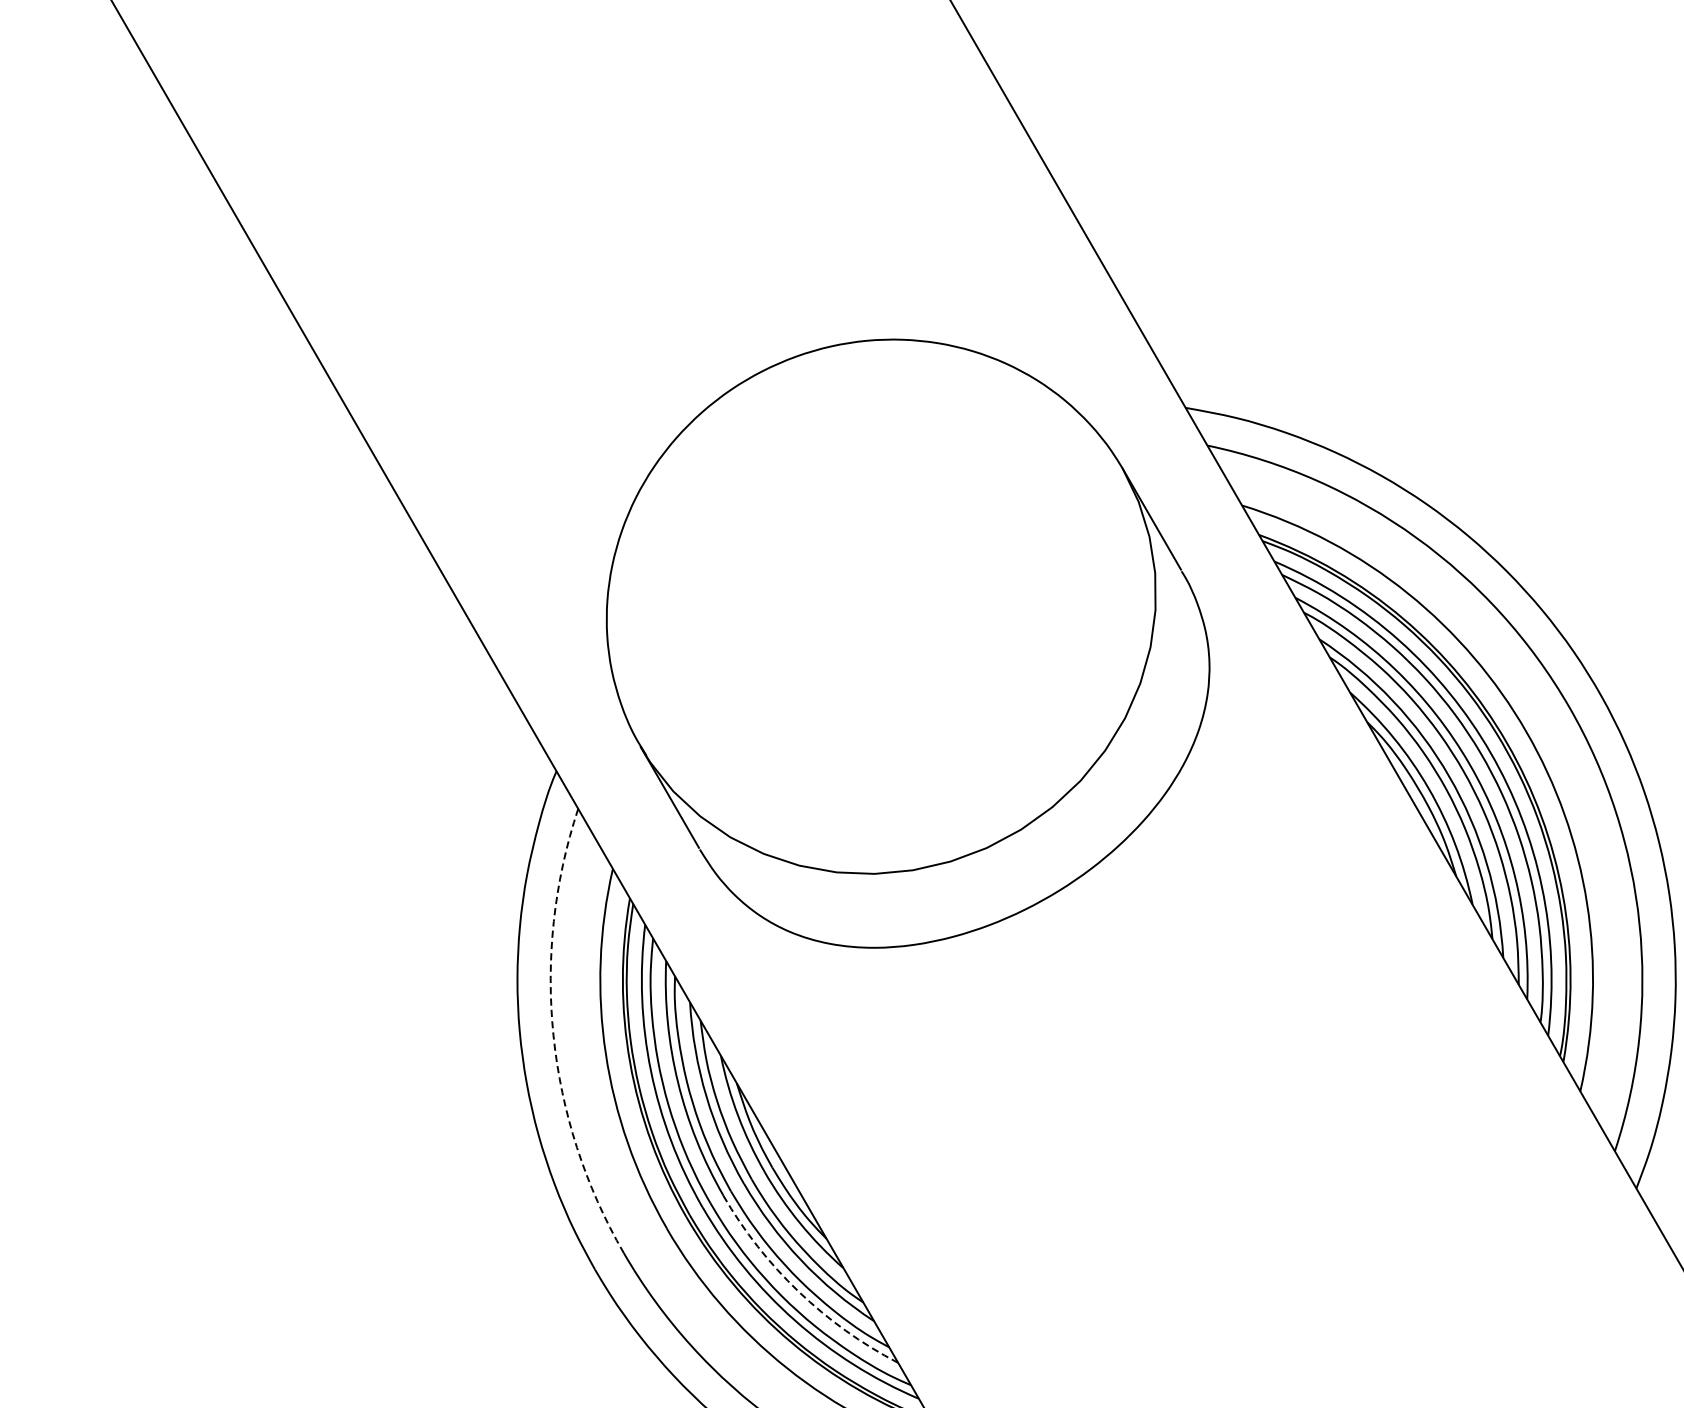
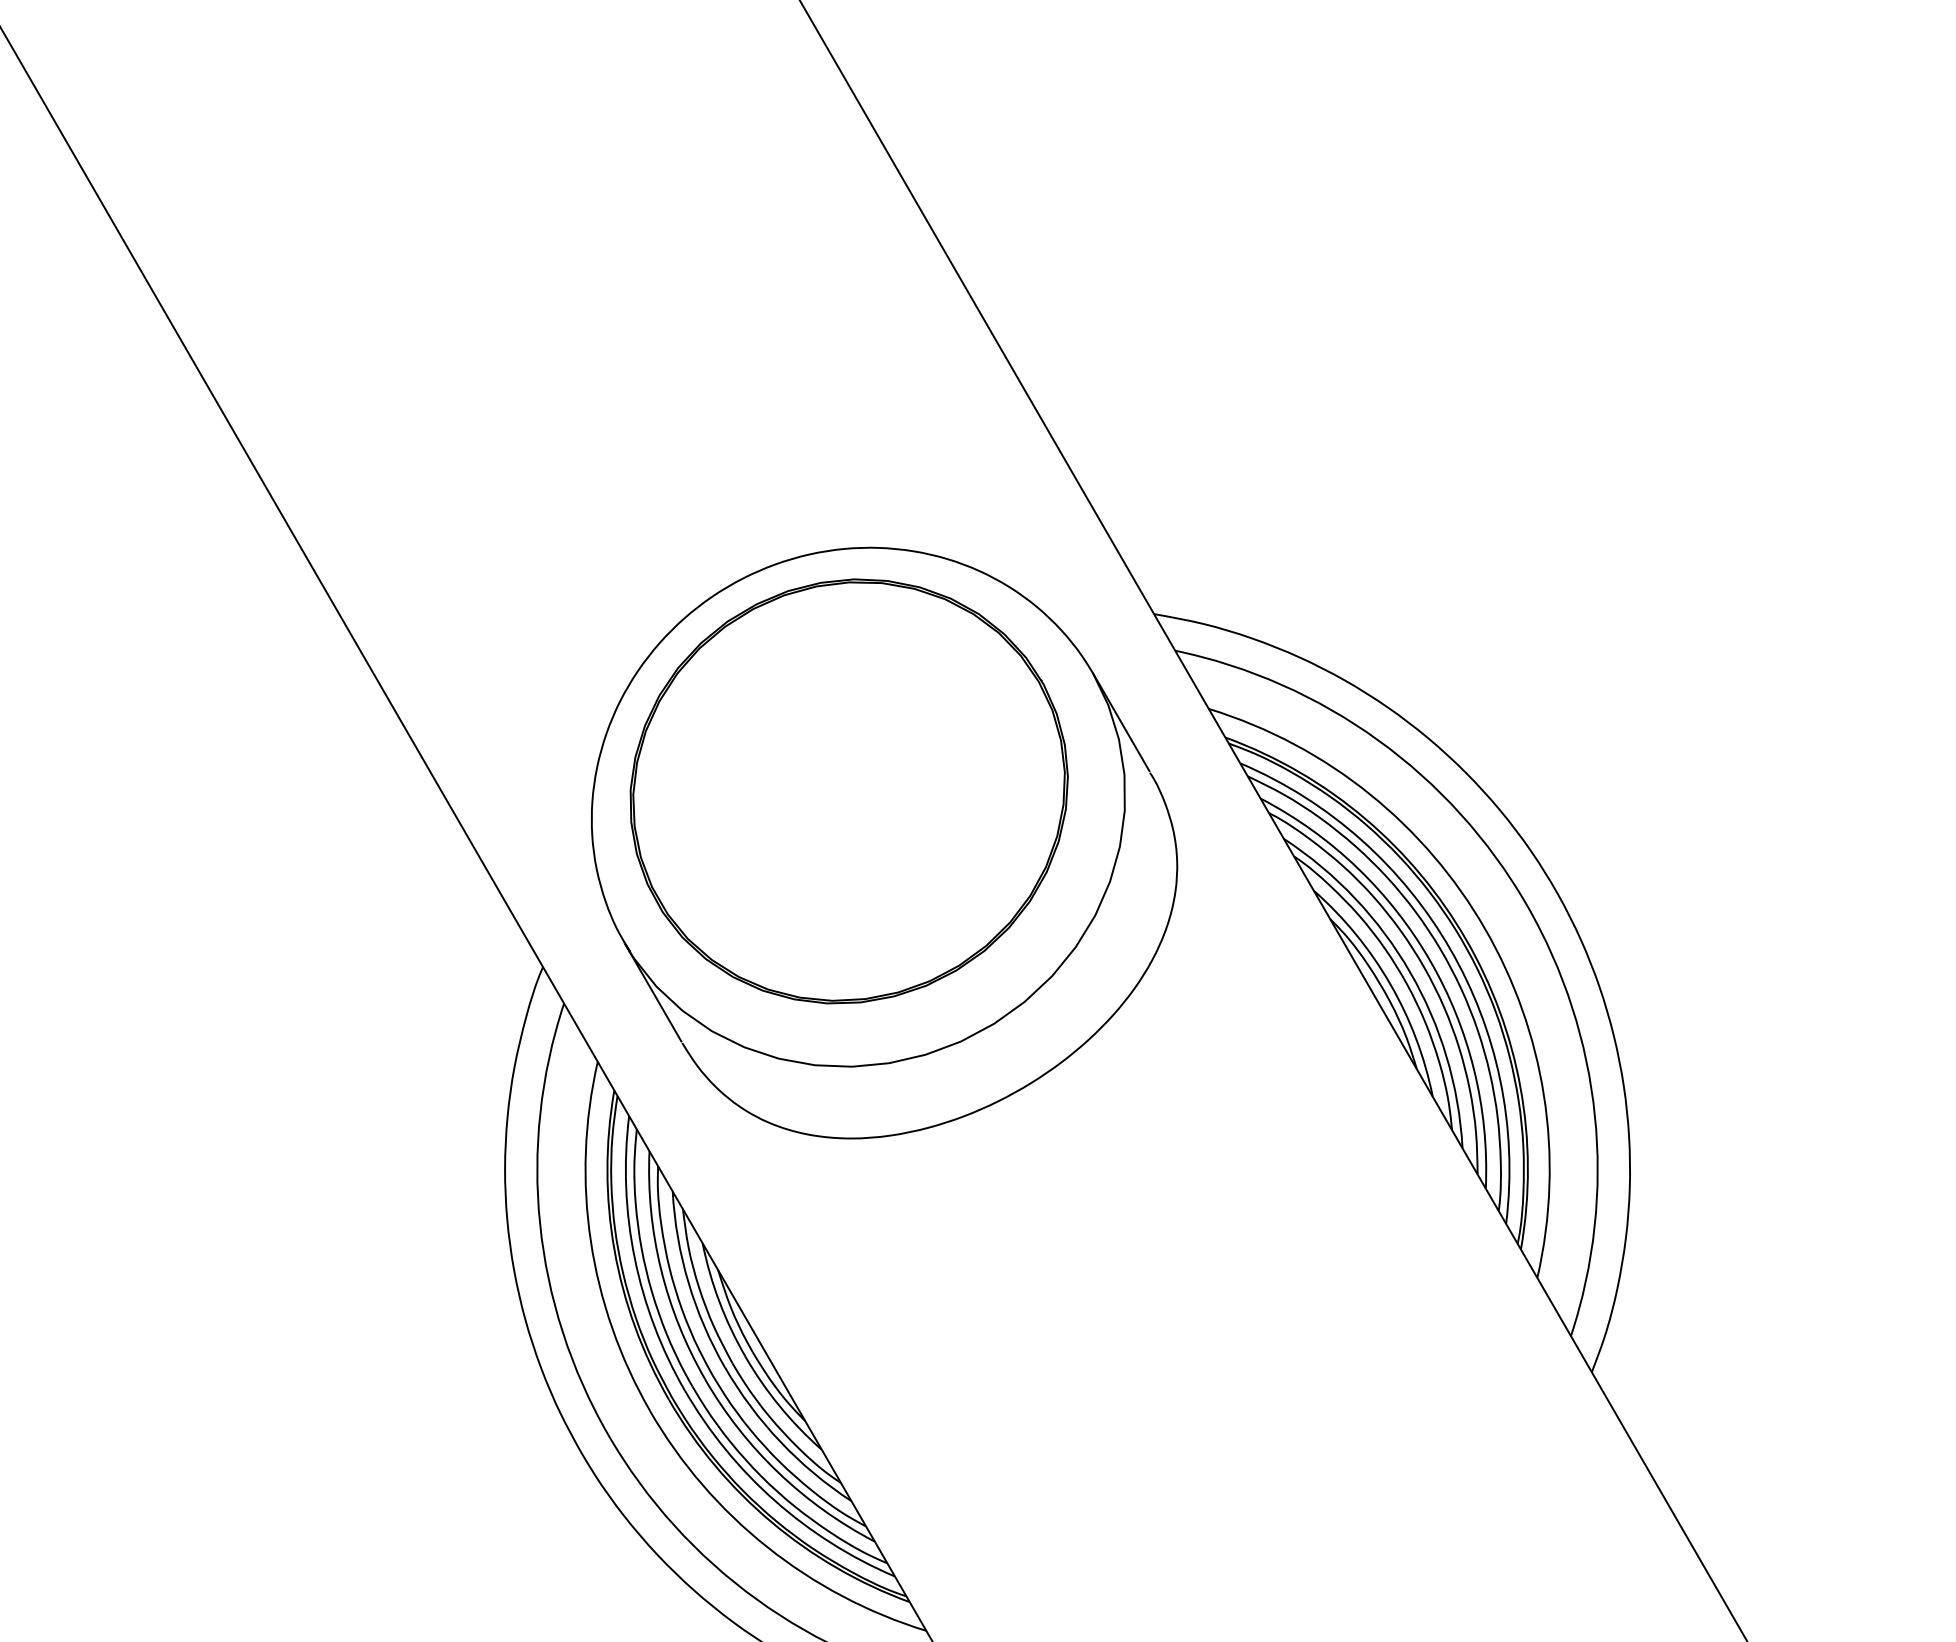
part: (871, 590) -> (848, 791), added
arc: (553, 1036) -> (540, 1224), dashed -> solid
arc: (798, 1291) -> (778, 1472), dashed -> solid

